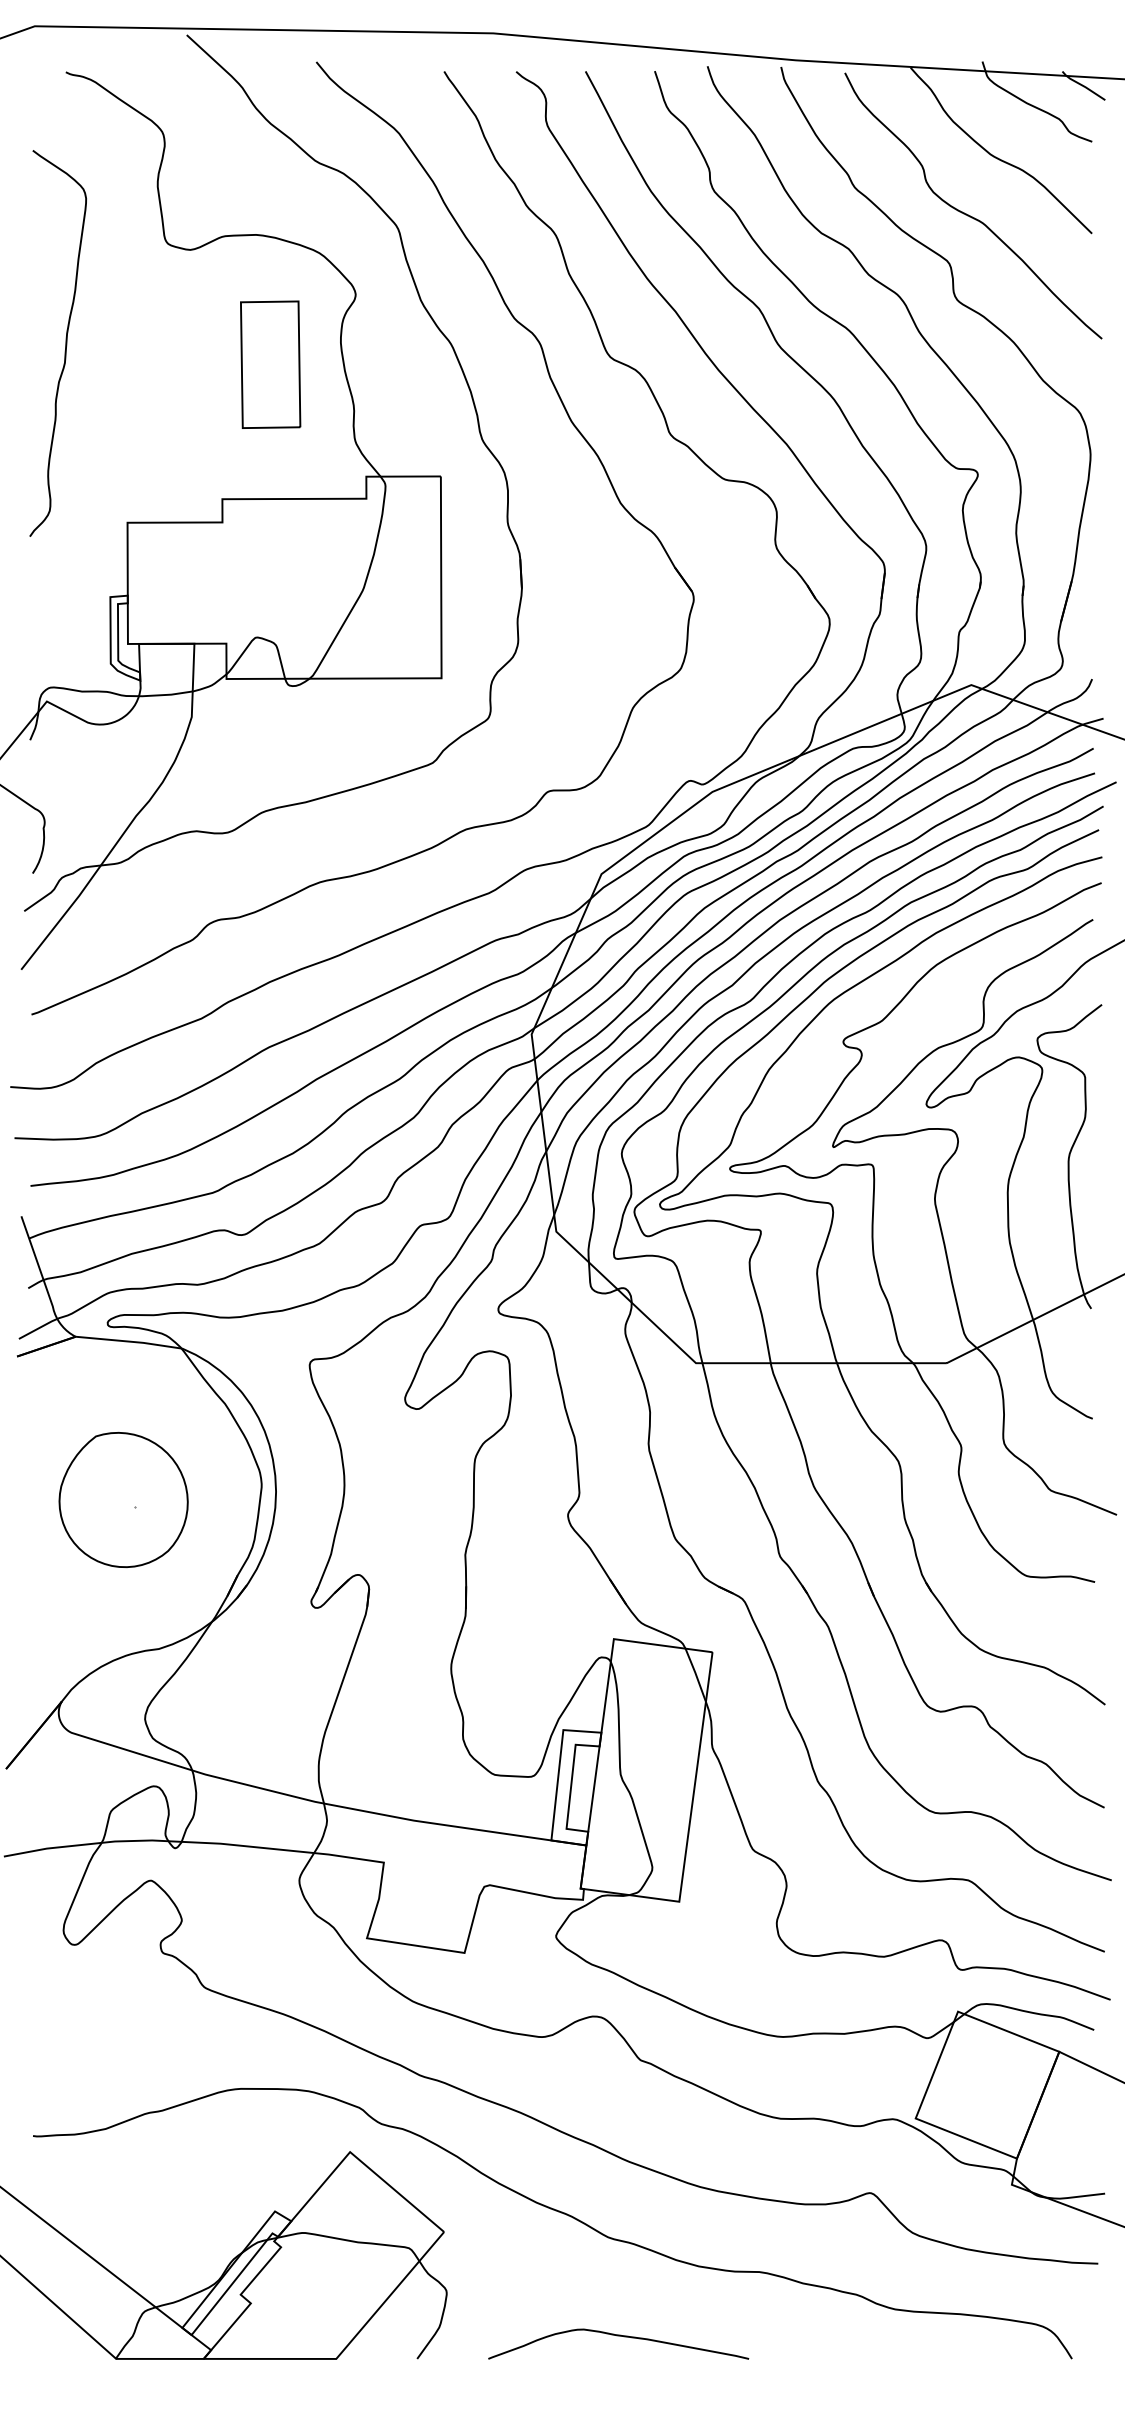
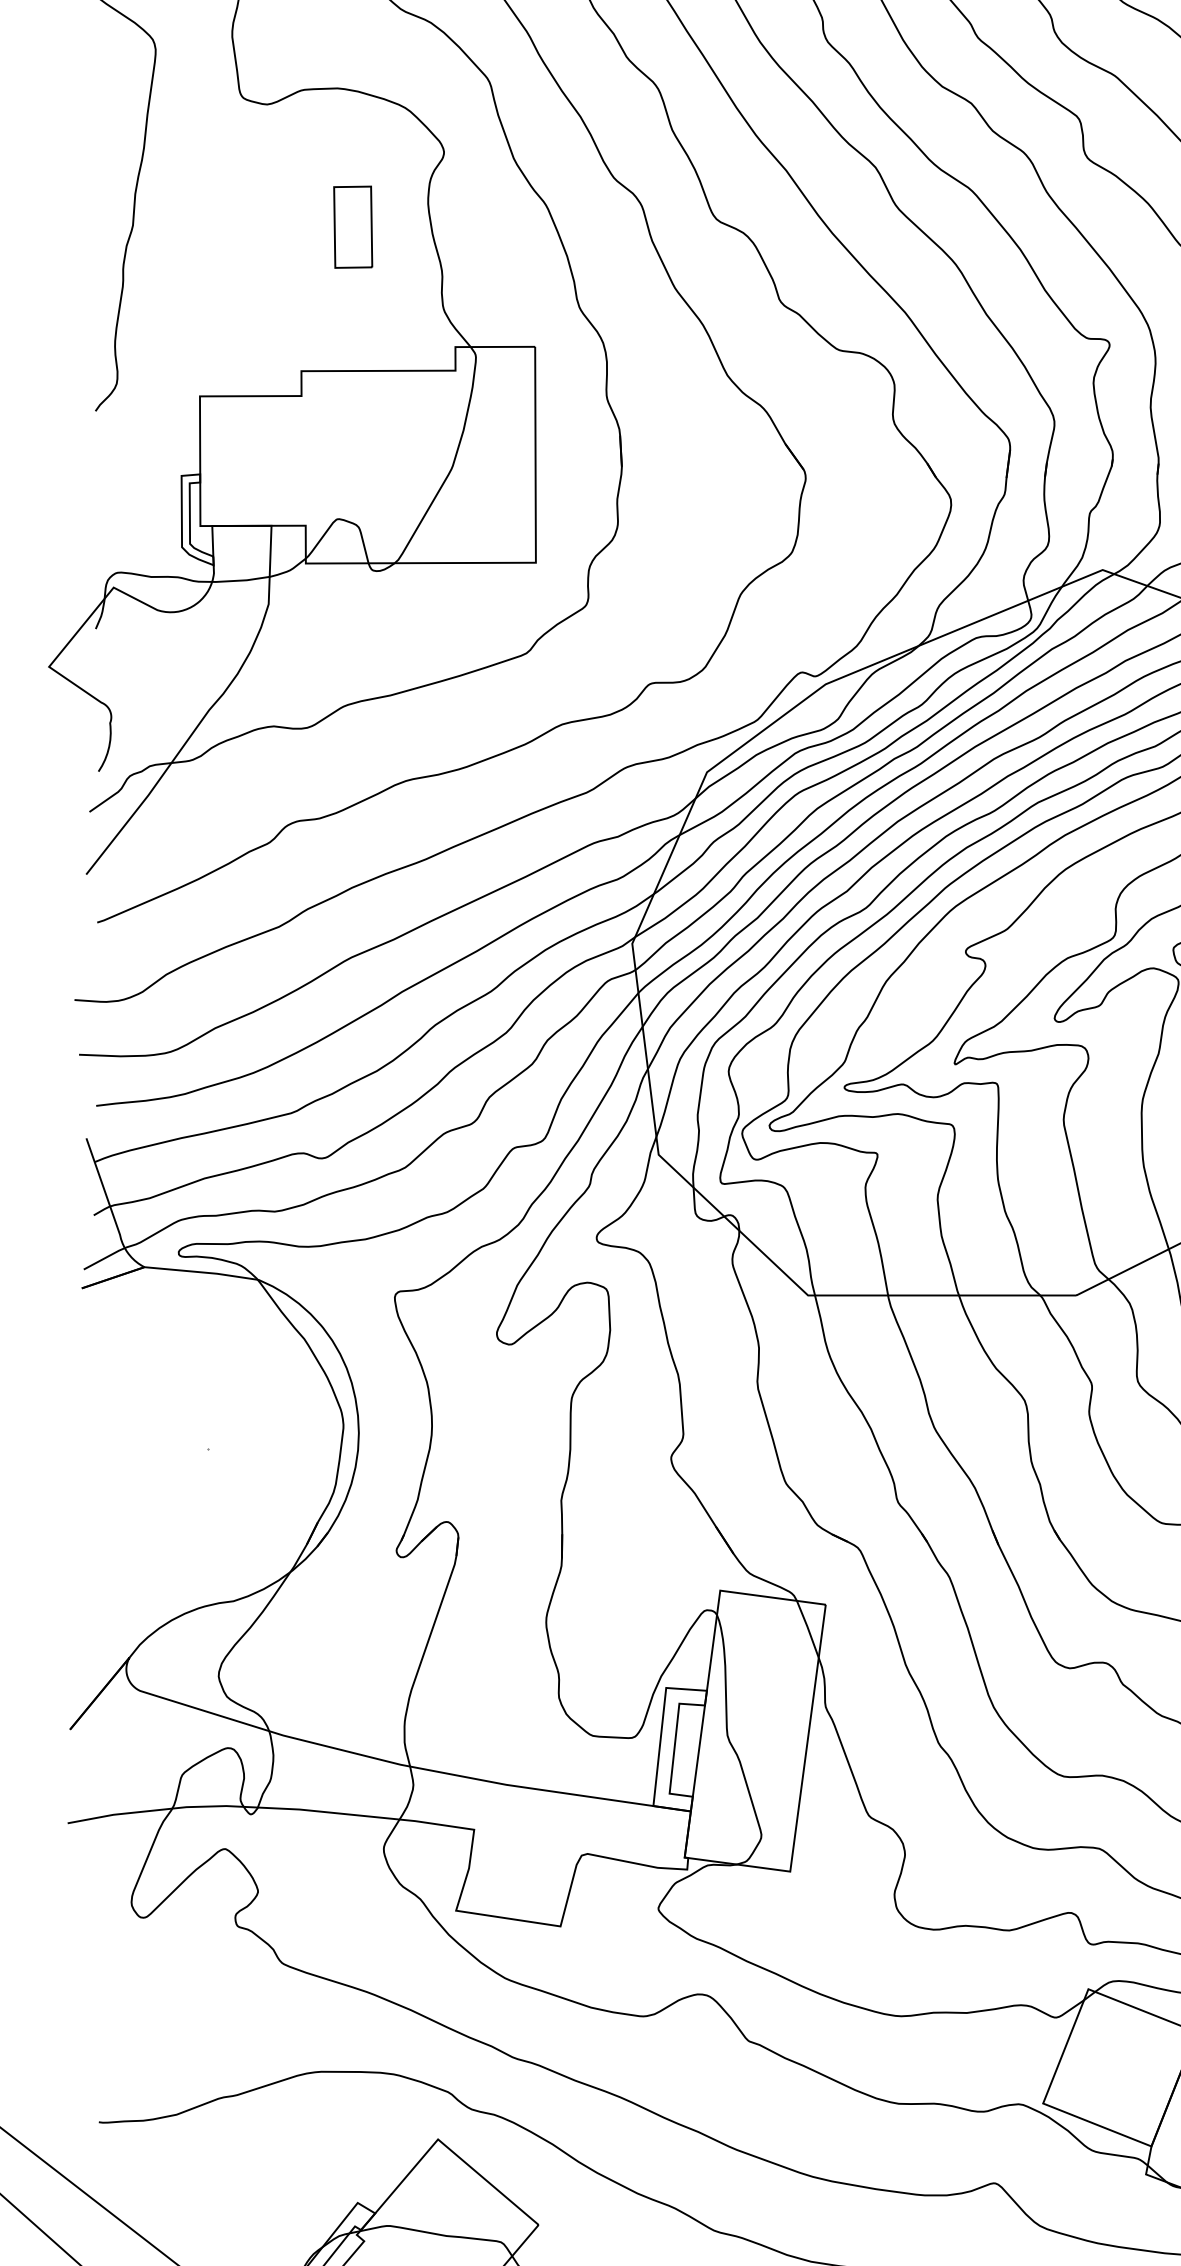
part: (270, 364) -> (352, 227), size x0.6
part: (123, 1500) -> (195, 1442), removed

